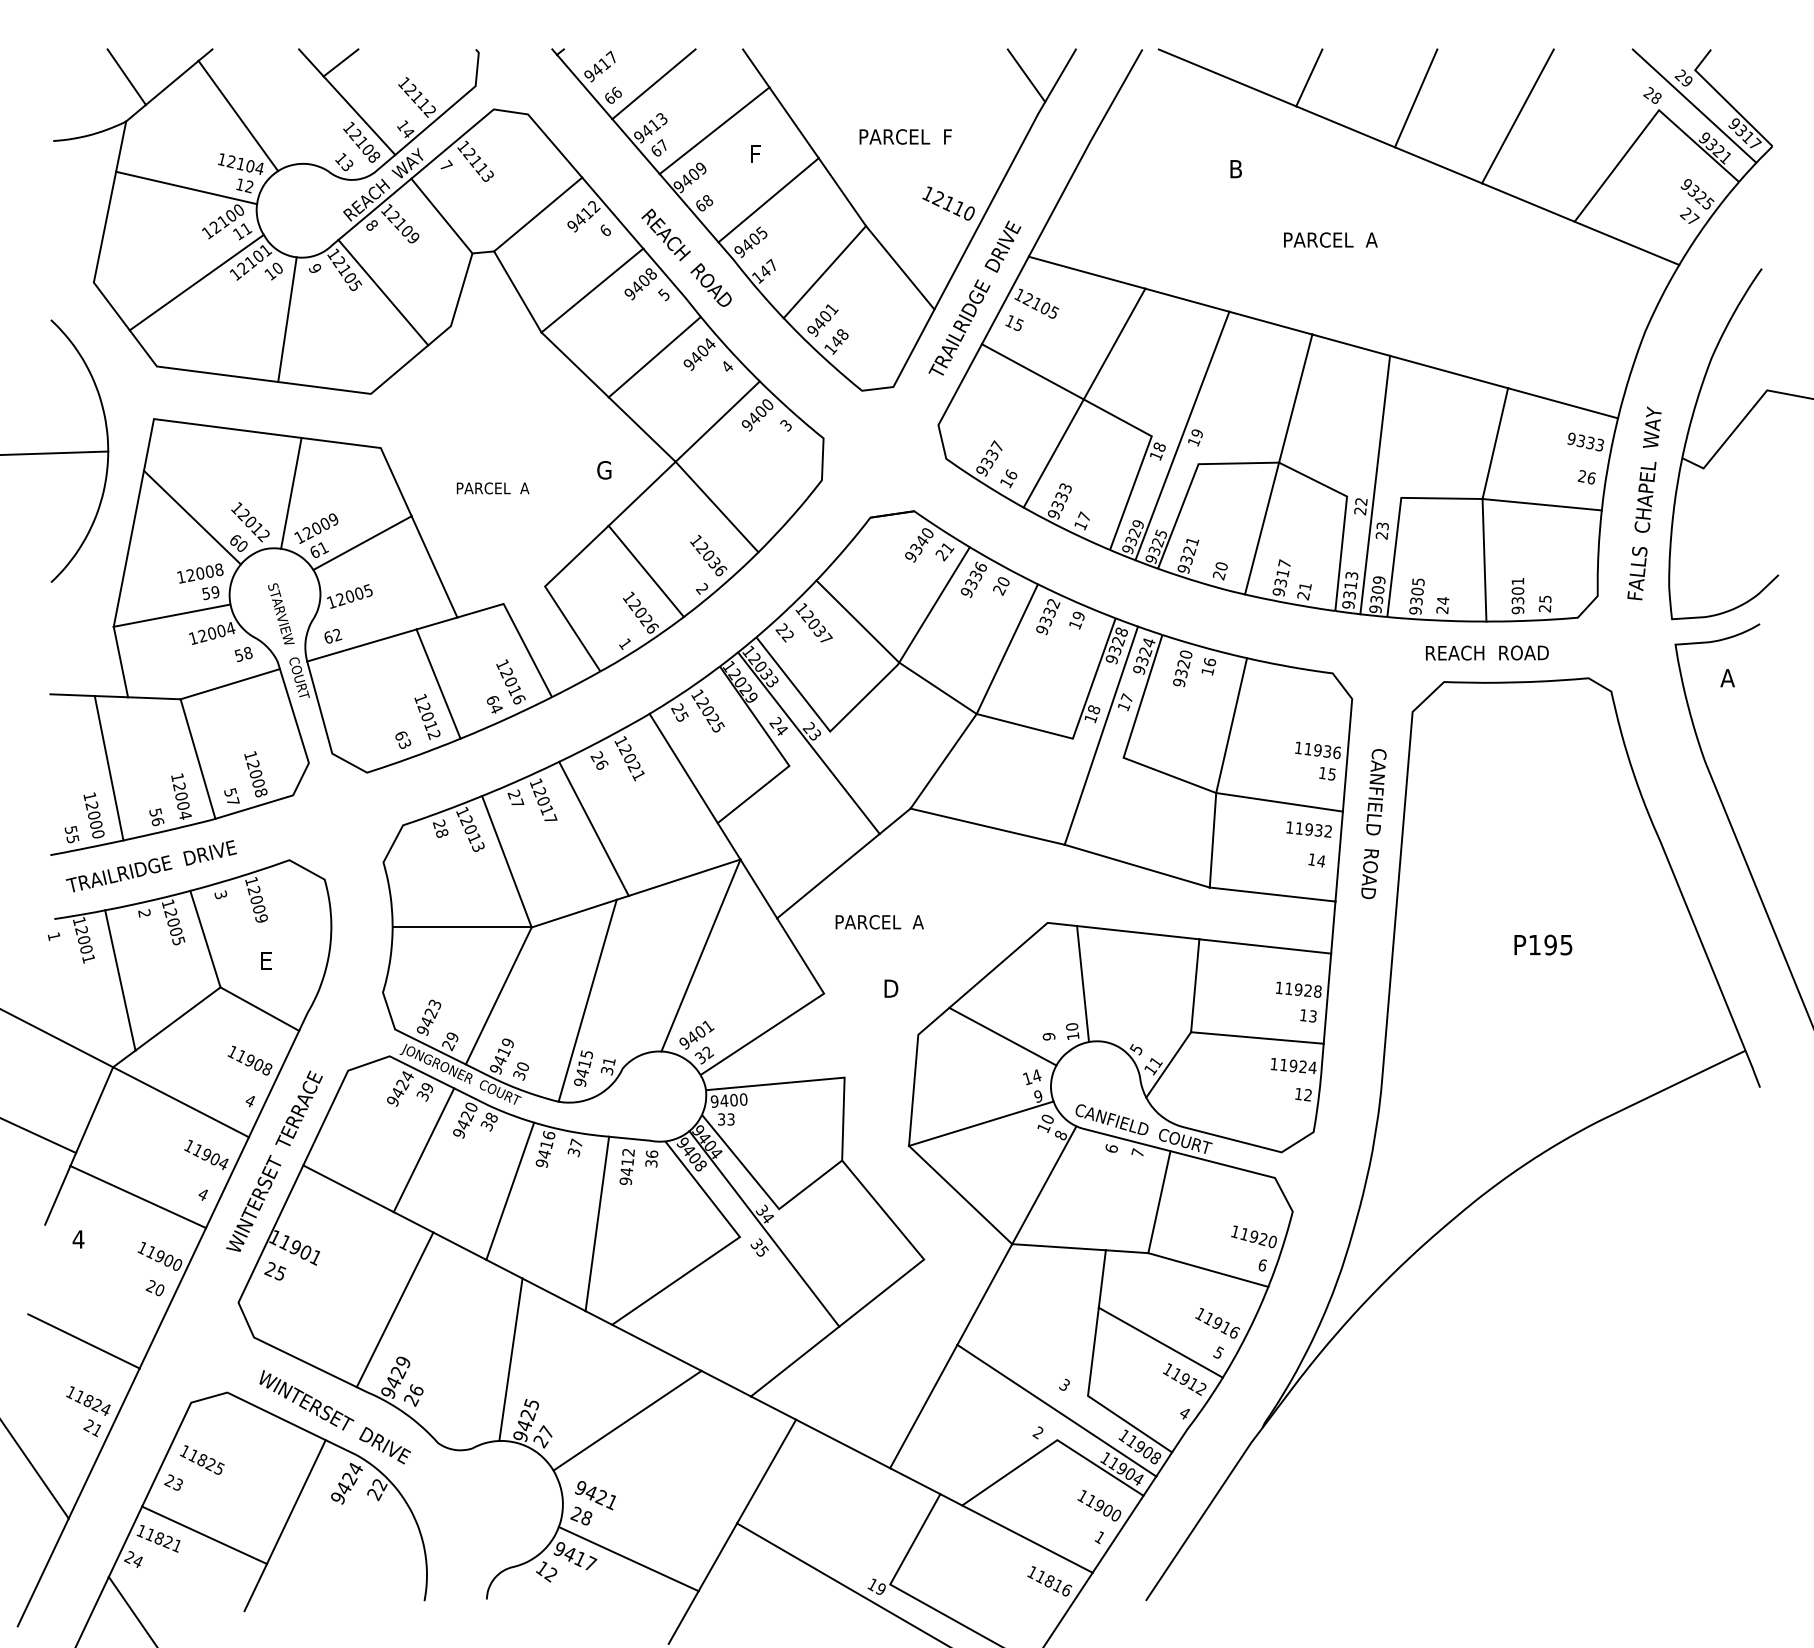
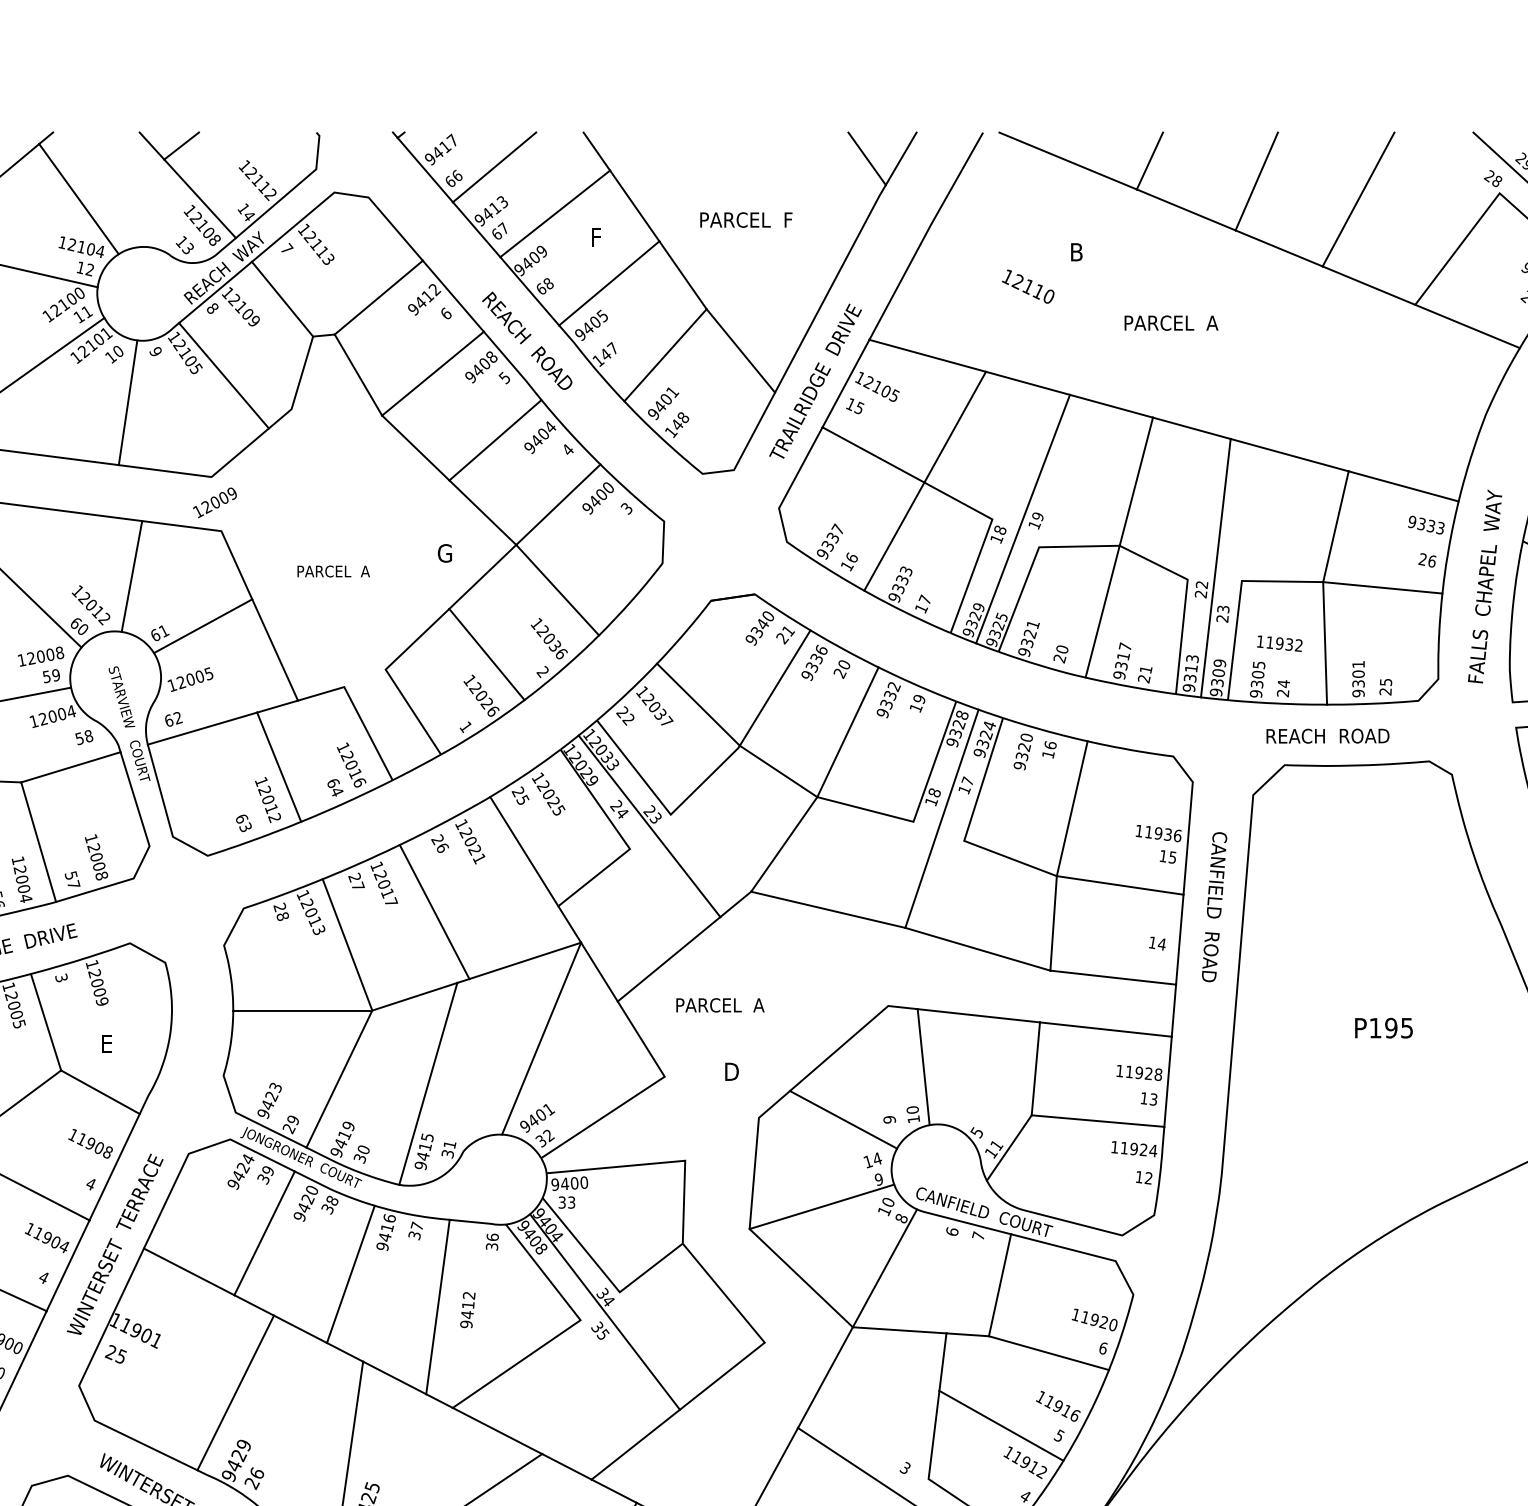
text: (948, 203) -> (1028, 286), moved
text: (316, 528) -> (215, 502), moved
text: (1308, 829) -> (1279, 643), moved
text: (626, 1166) -> (467, 1309), moved

